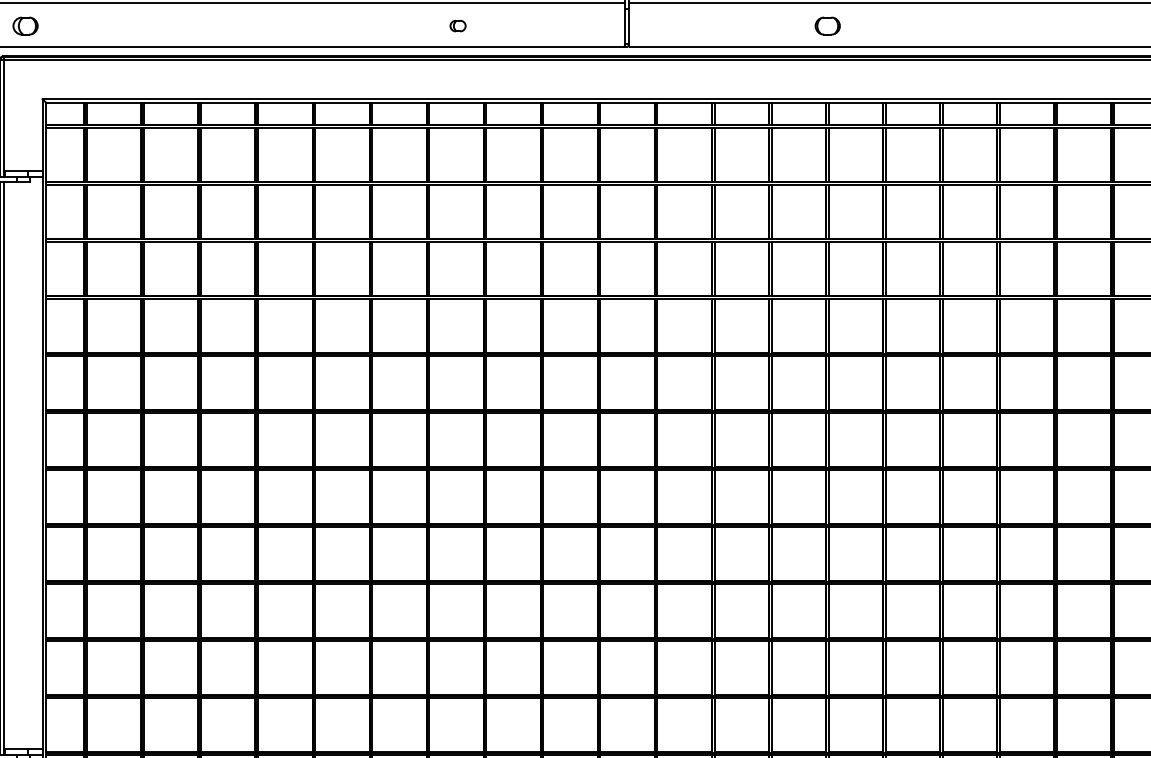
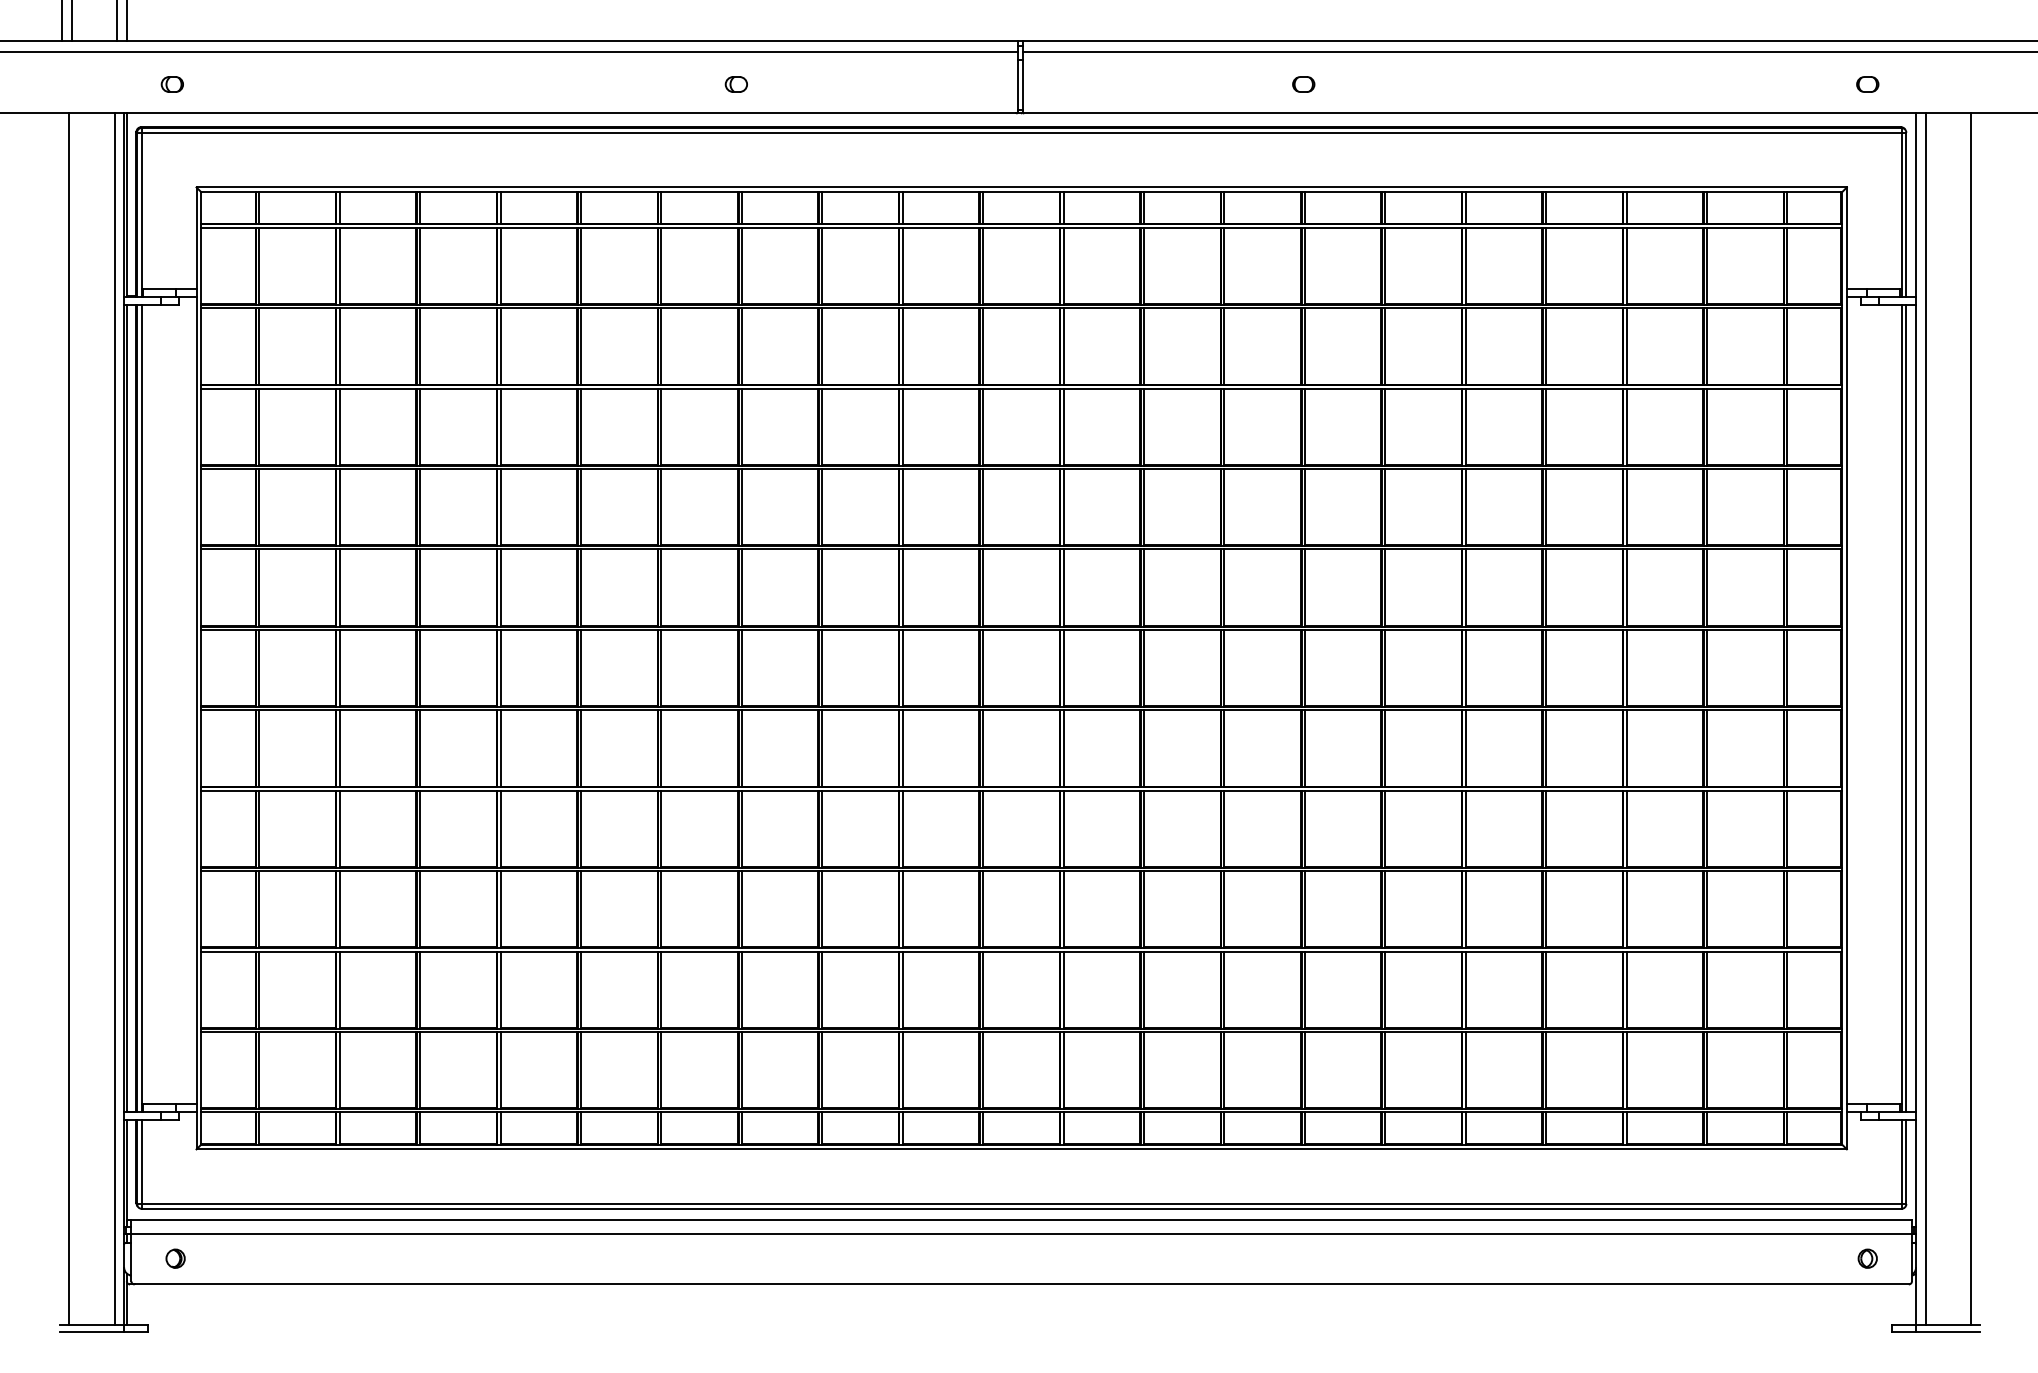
part: (24, 26) -> (171, 84), size x0.62
part: (457, 26) -> (735, 84), moved
part: (827, 26) -> (1303, 84), size x0.62

